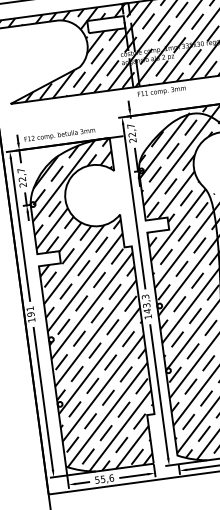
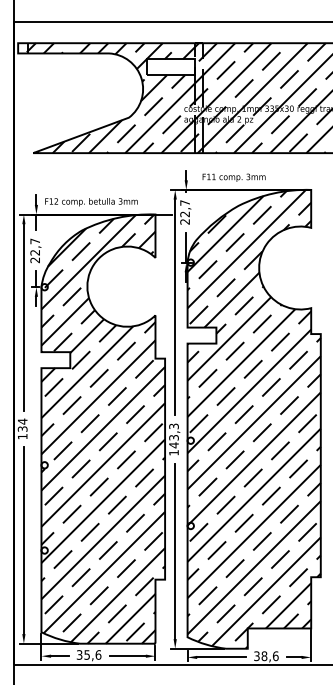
text: (161, 91) -> (233, 177), moved
text: (30, 311) -> (22, 425), 191 -> 134
text: (97, 479) -> (79, 654), 55,6 -> 35,6

